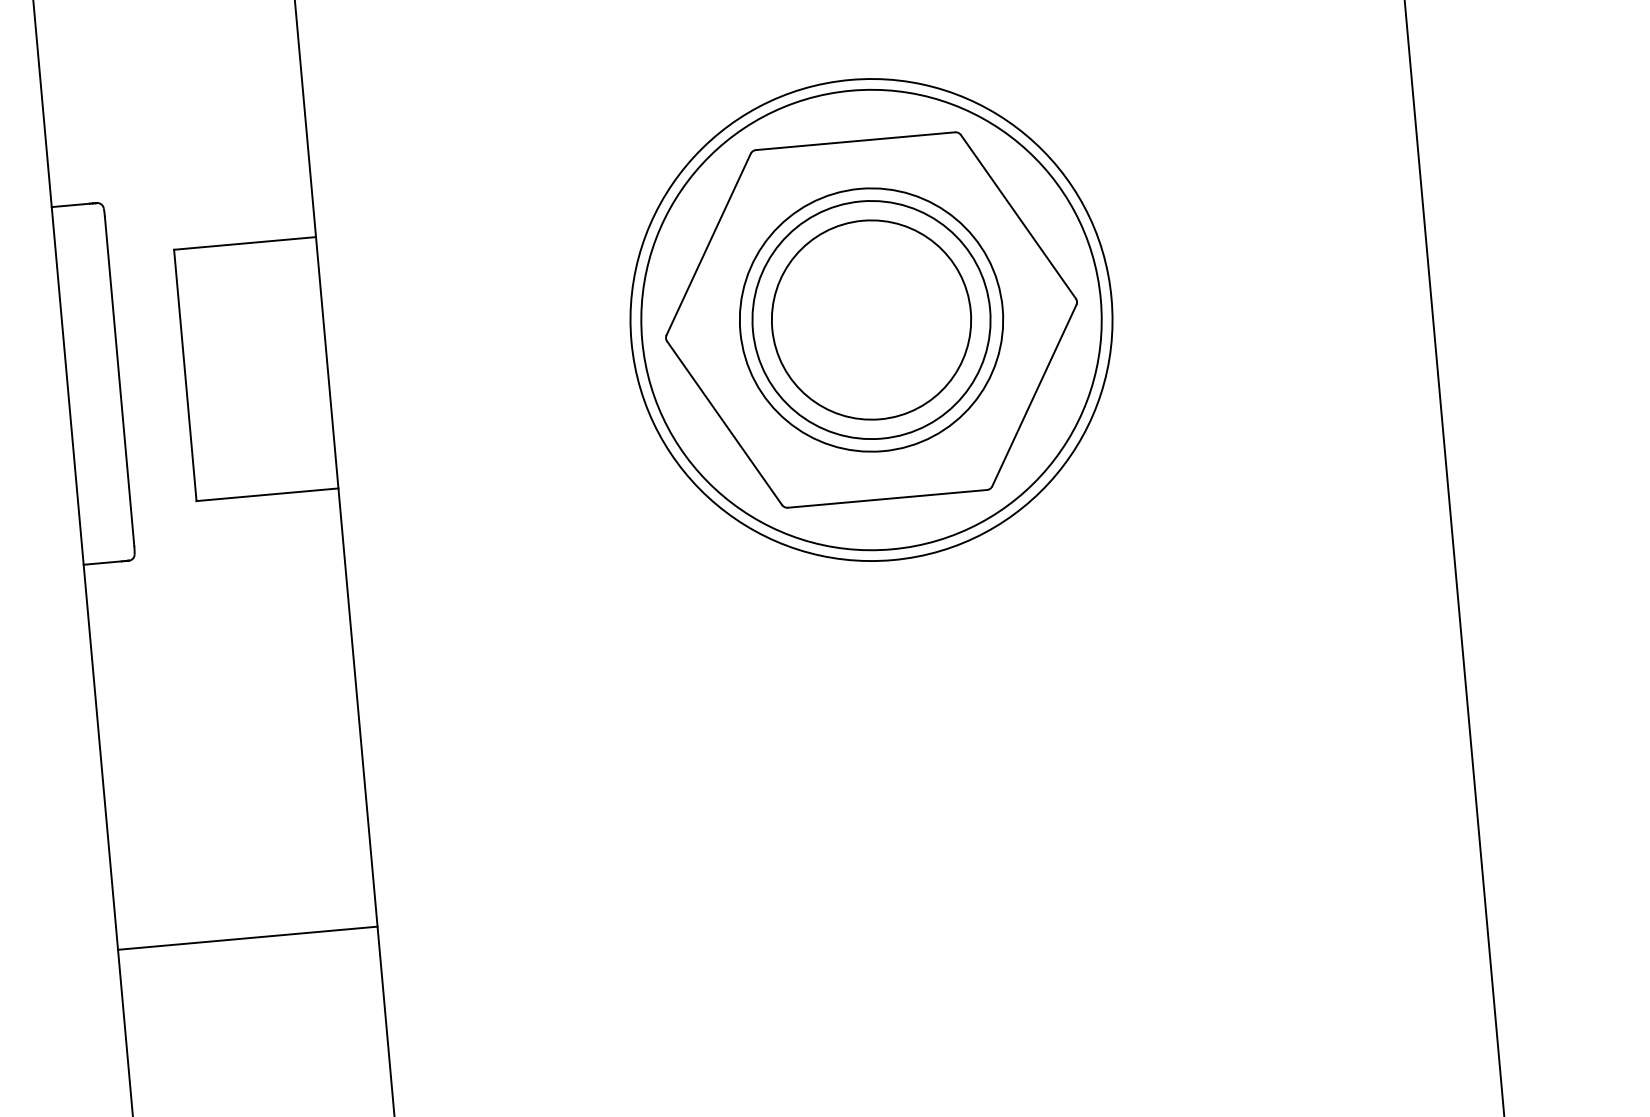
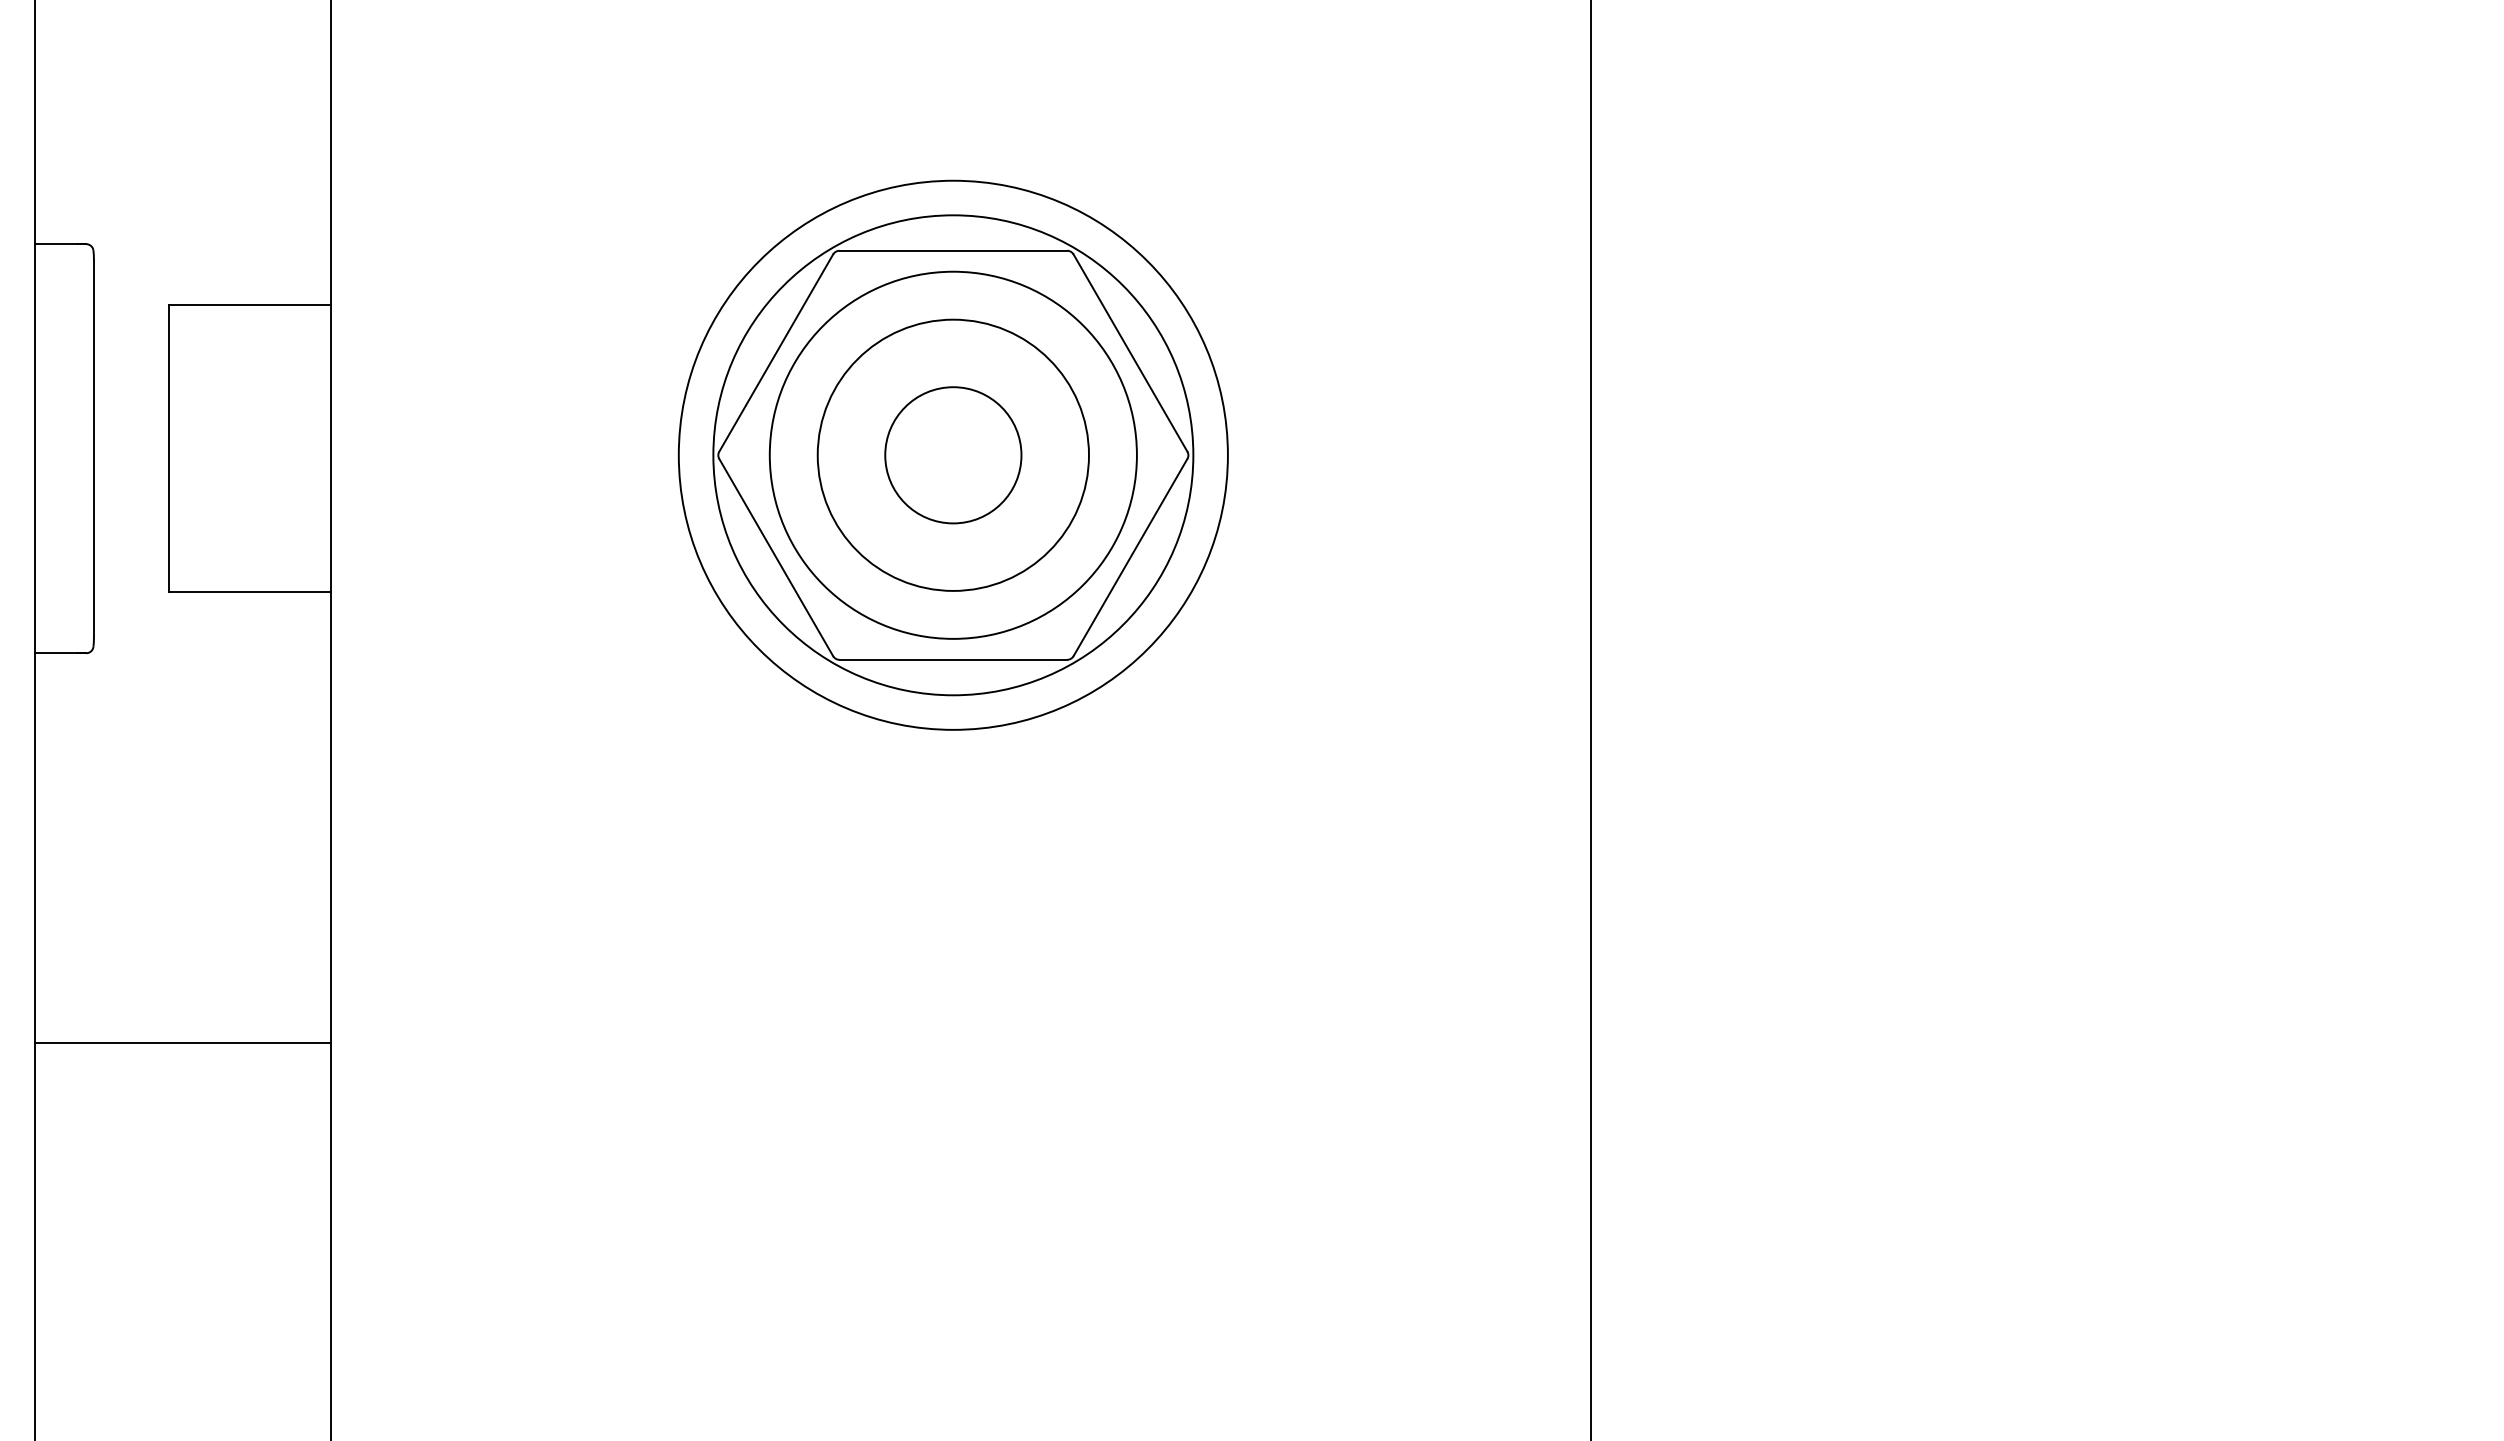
circle: (870, 319) -> (952, 454), size x0.6
circle: (871, 320) -> (953, 455), size x0.7
circle: (871, 320) -> (953, 455), size x1.6
line: (247, 938) -> (182, 1042), moved

